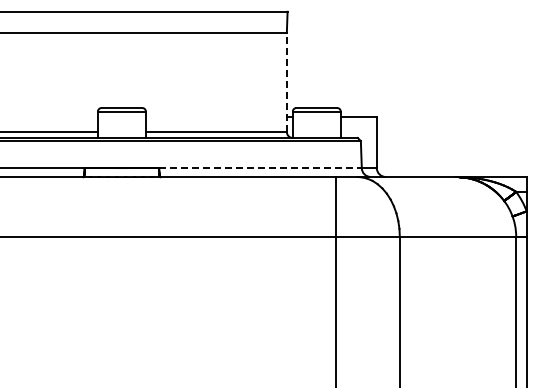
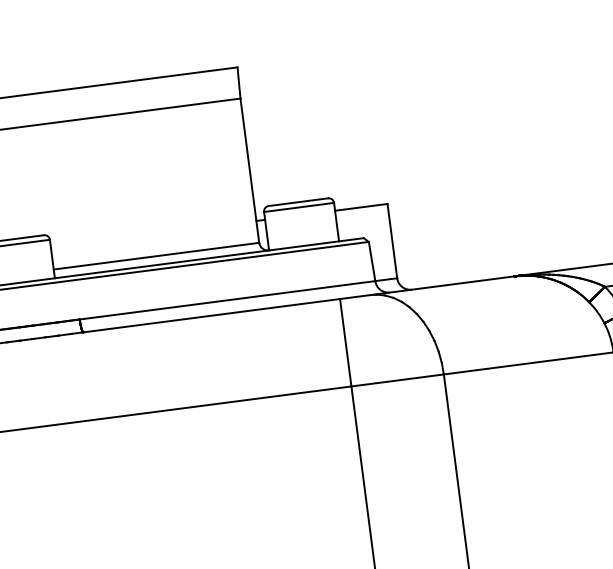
line: (286, 82) -> (249, 170), dashed -> solid
line: (260, 168) -> (227, 301), dashed -> solid

